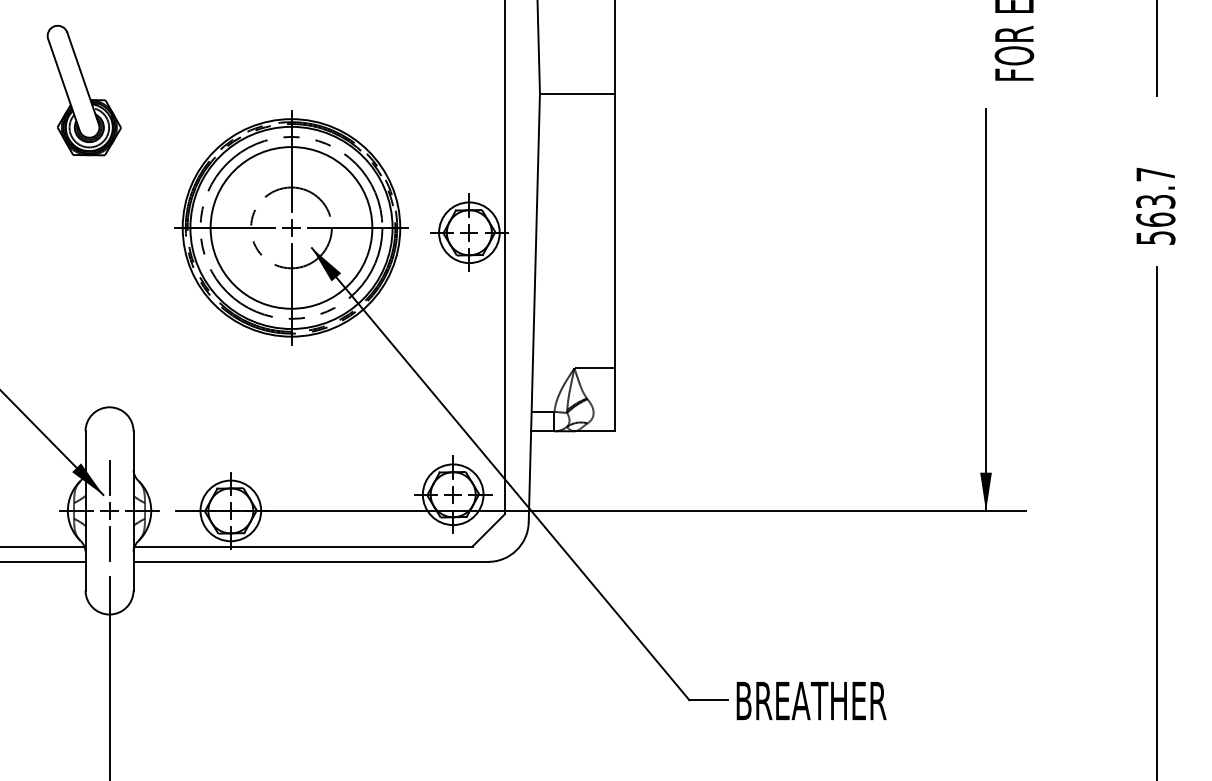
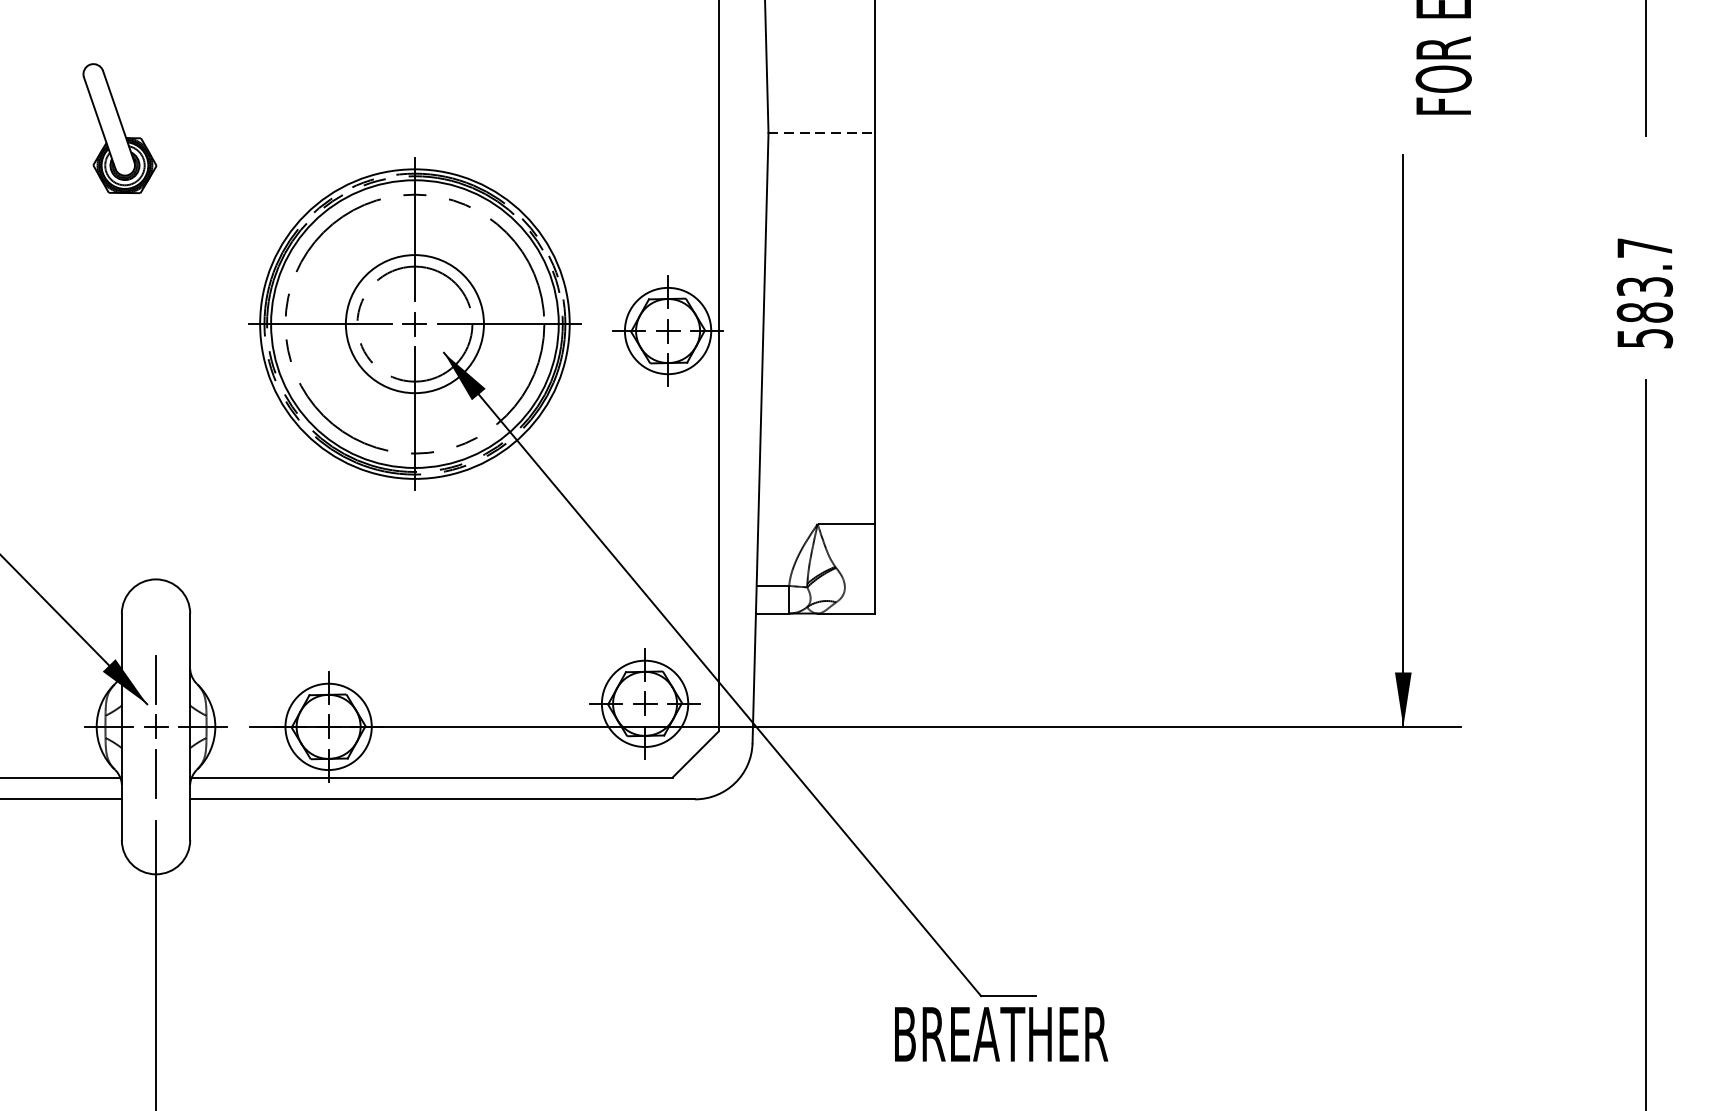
part: (83, 90) -> (118, 128), size x0.7
line: (577, 93) -> (821, 132), solid -> dashed
text: (1155, 219) -> (1644, 312), 563.7 -> 583.7
circle: (291, 227) -> (414, 323), size x0.6
text: (811, 700) -> (1001, 1033), moved

